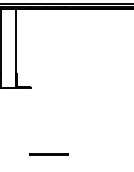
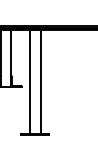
line: (41, 80) -> (29, 81), added
line: (56, 80) -> (40, 81), added

